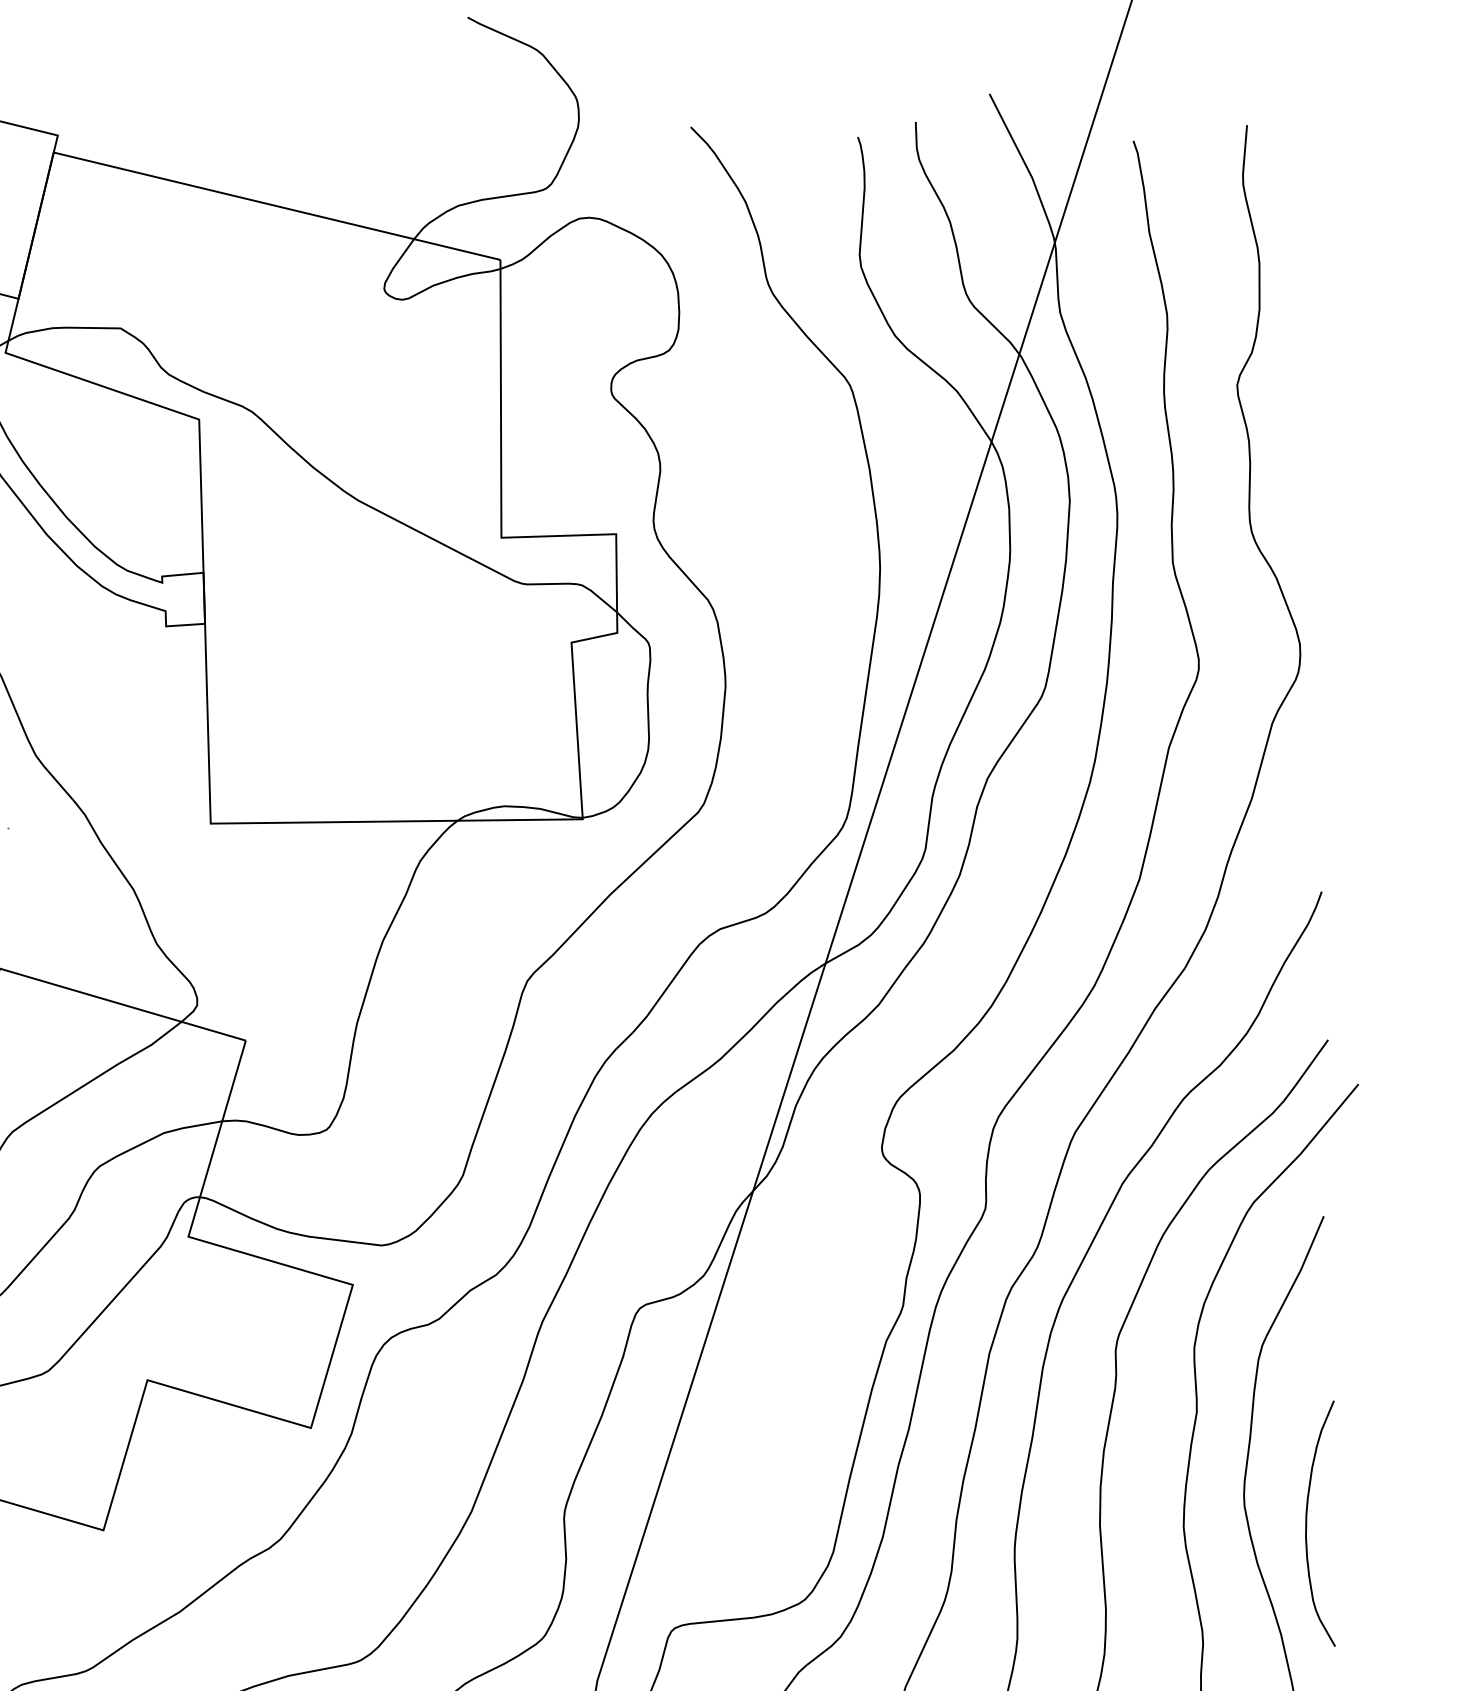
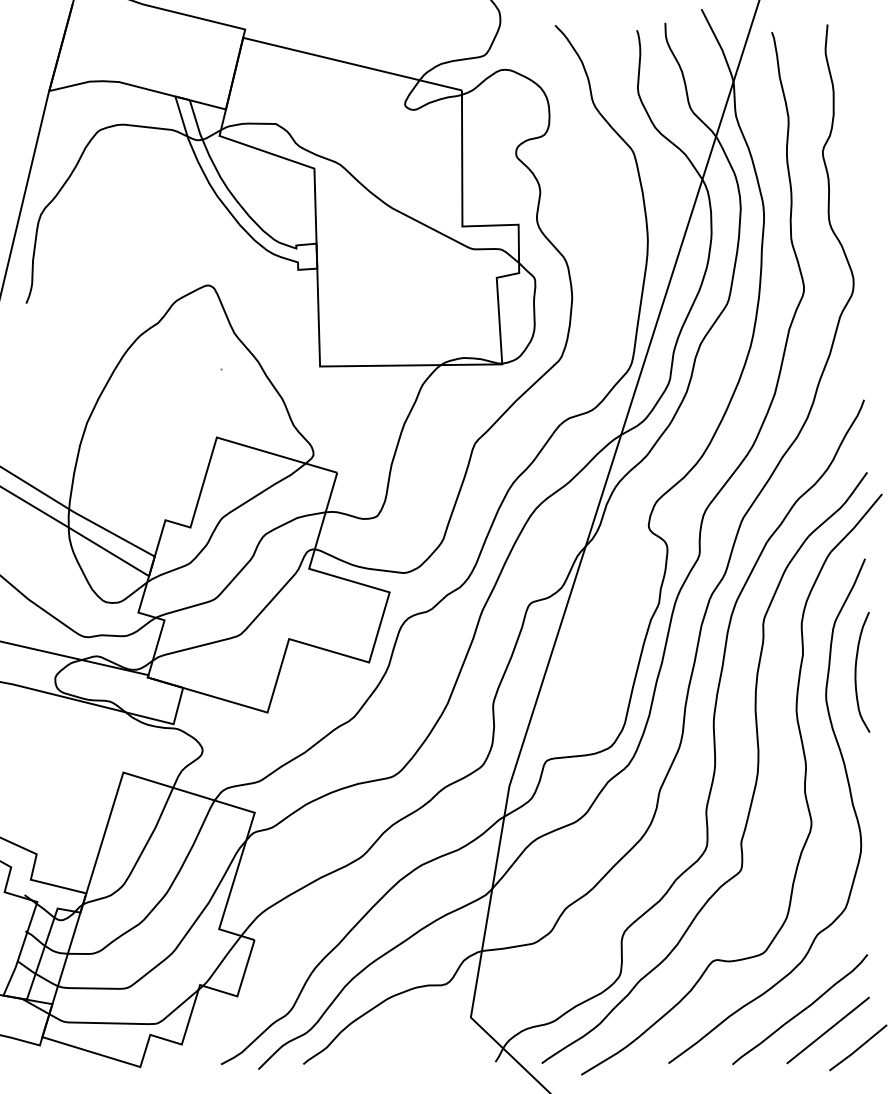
curve: (1308, 1524) -> (856, 672), moved

